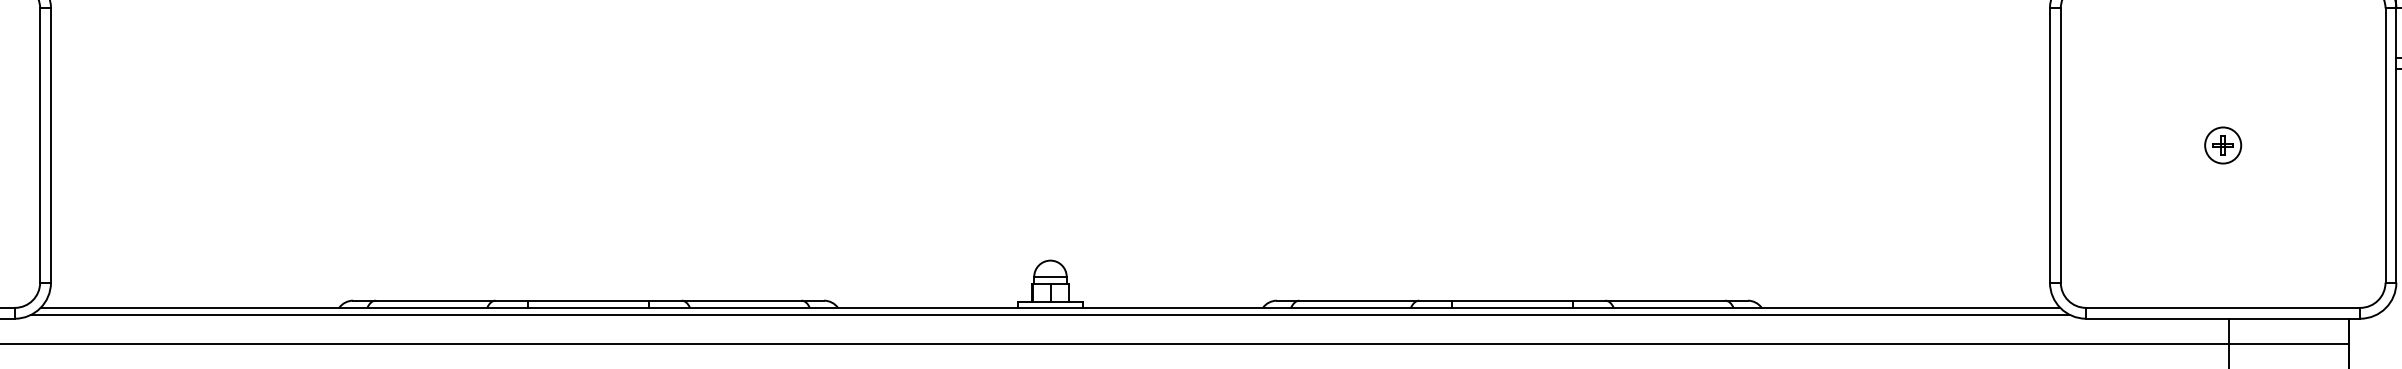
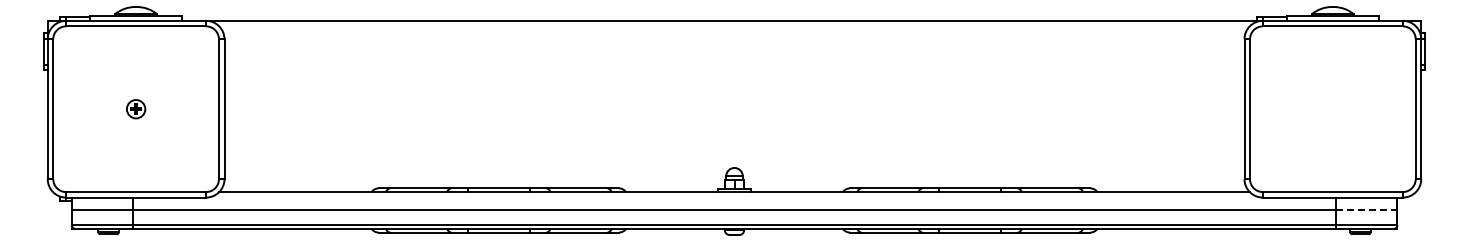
part: (2222, 146) -> (1332, 109), removed
line: (1050, 314) -> (734, 195), removed
line: (2289, 344) -> (1366, 210), solid -> dashed

